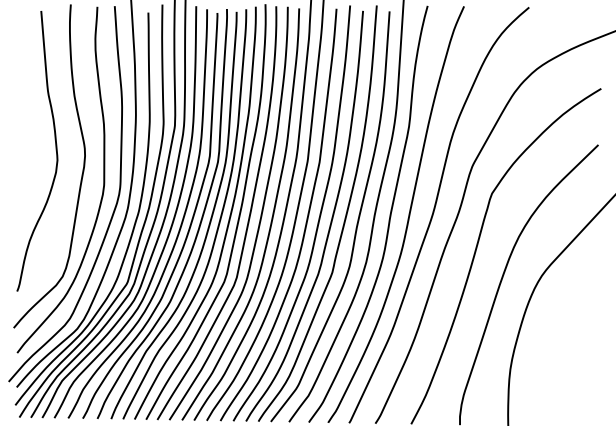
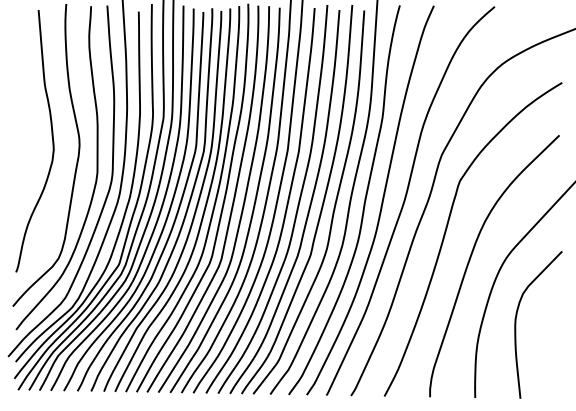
curve: (552, 346) -> (516, 323), added

